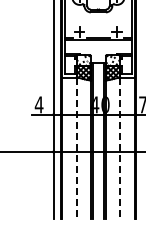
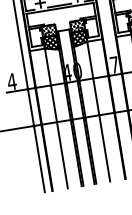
line: (77, 148) -> (56, 118), dashed -> solid
line: (119, 148) -> (98, 111), dashed -> solid

